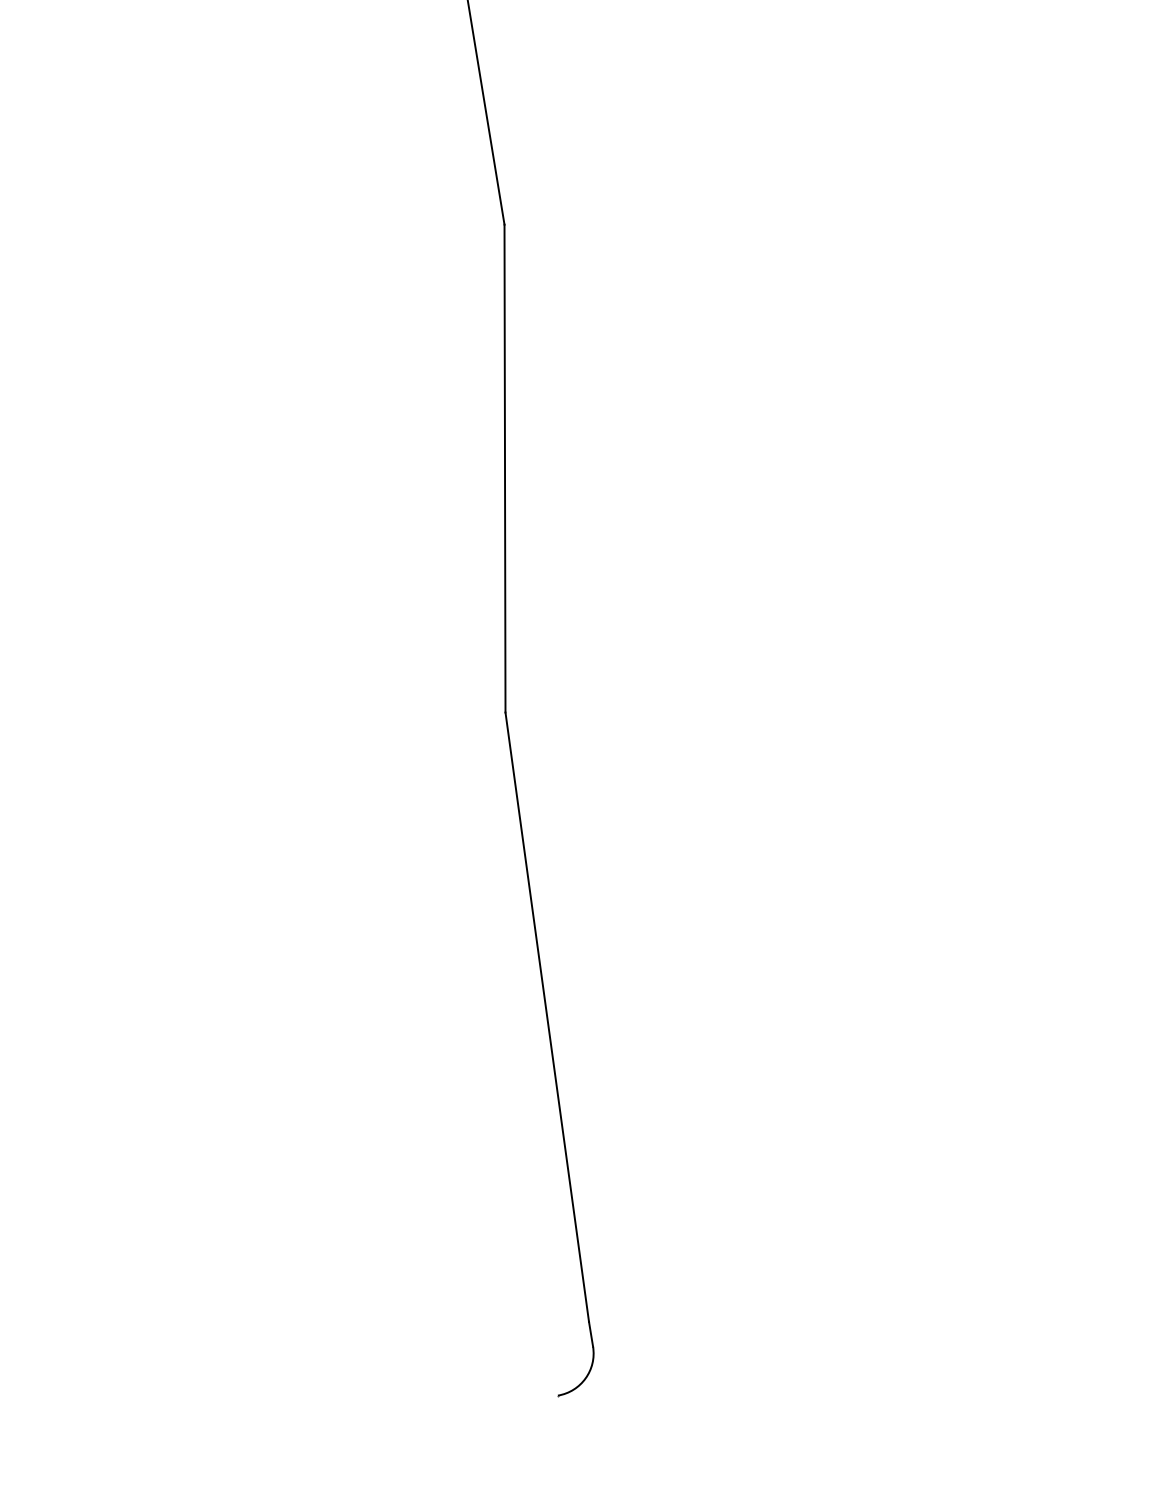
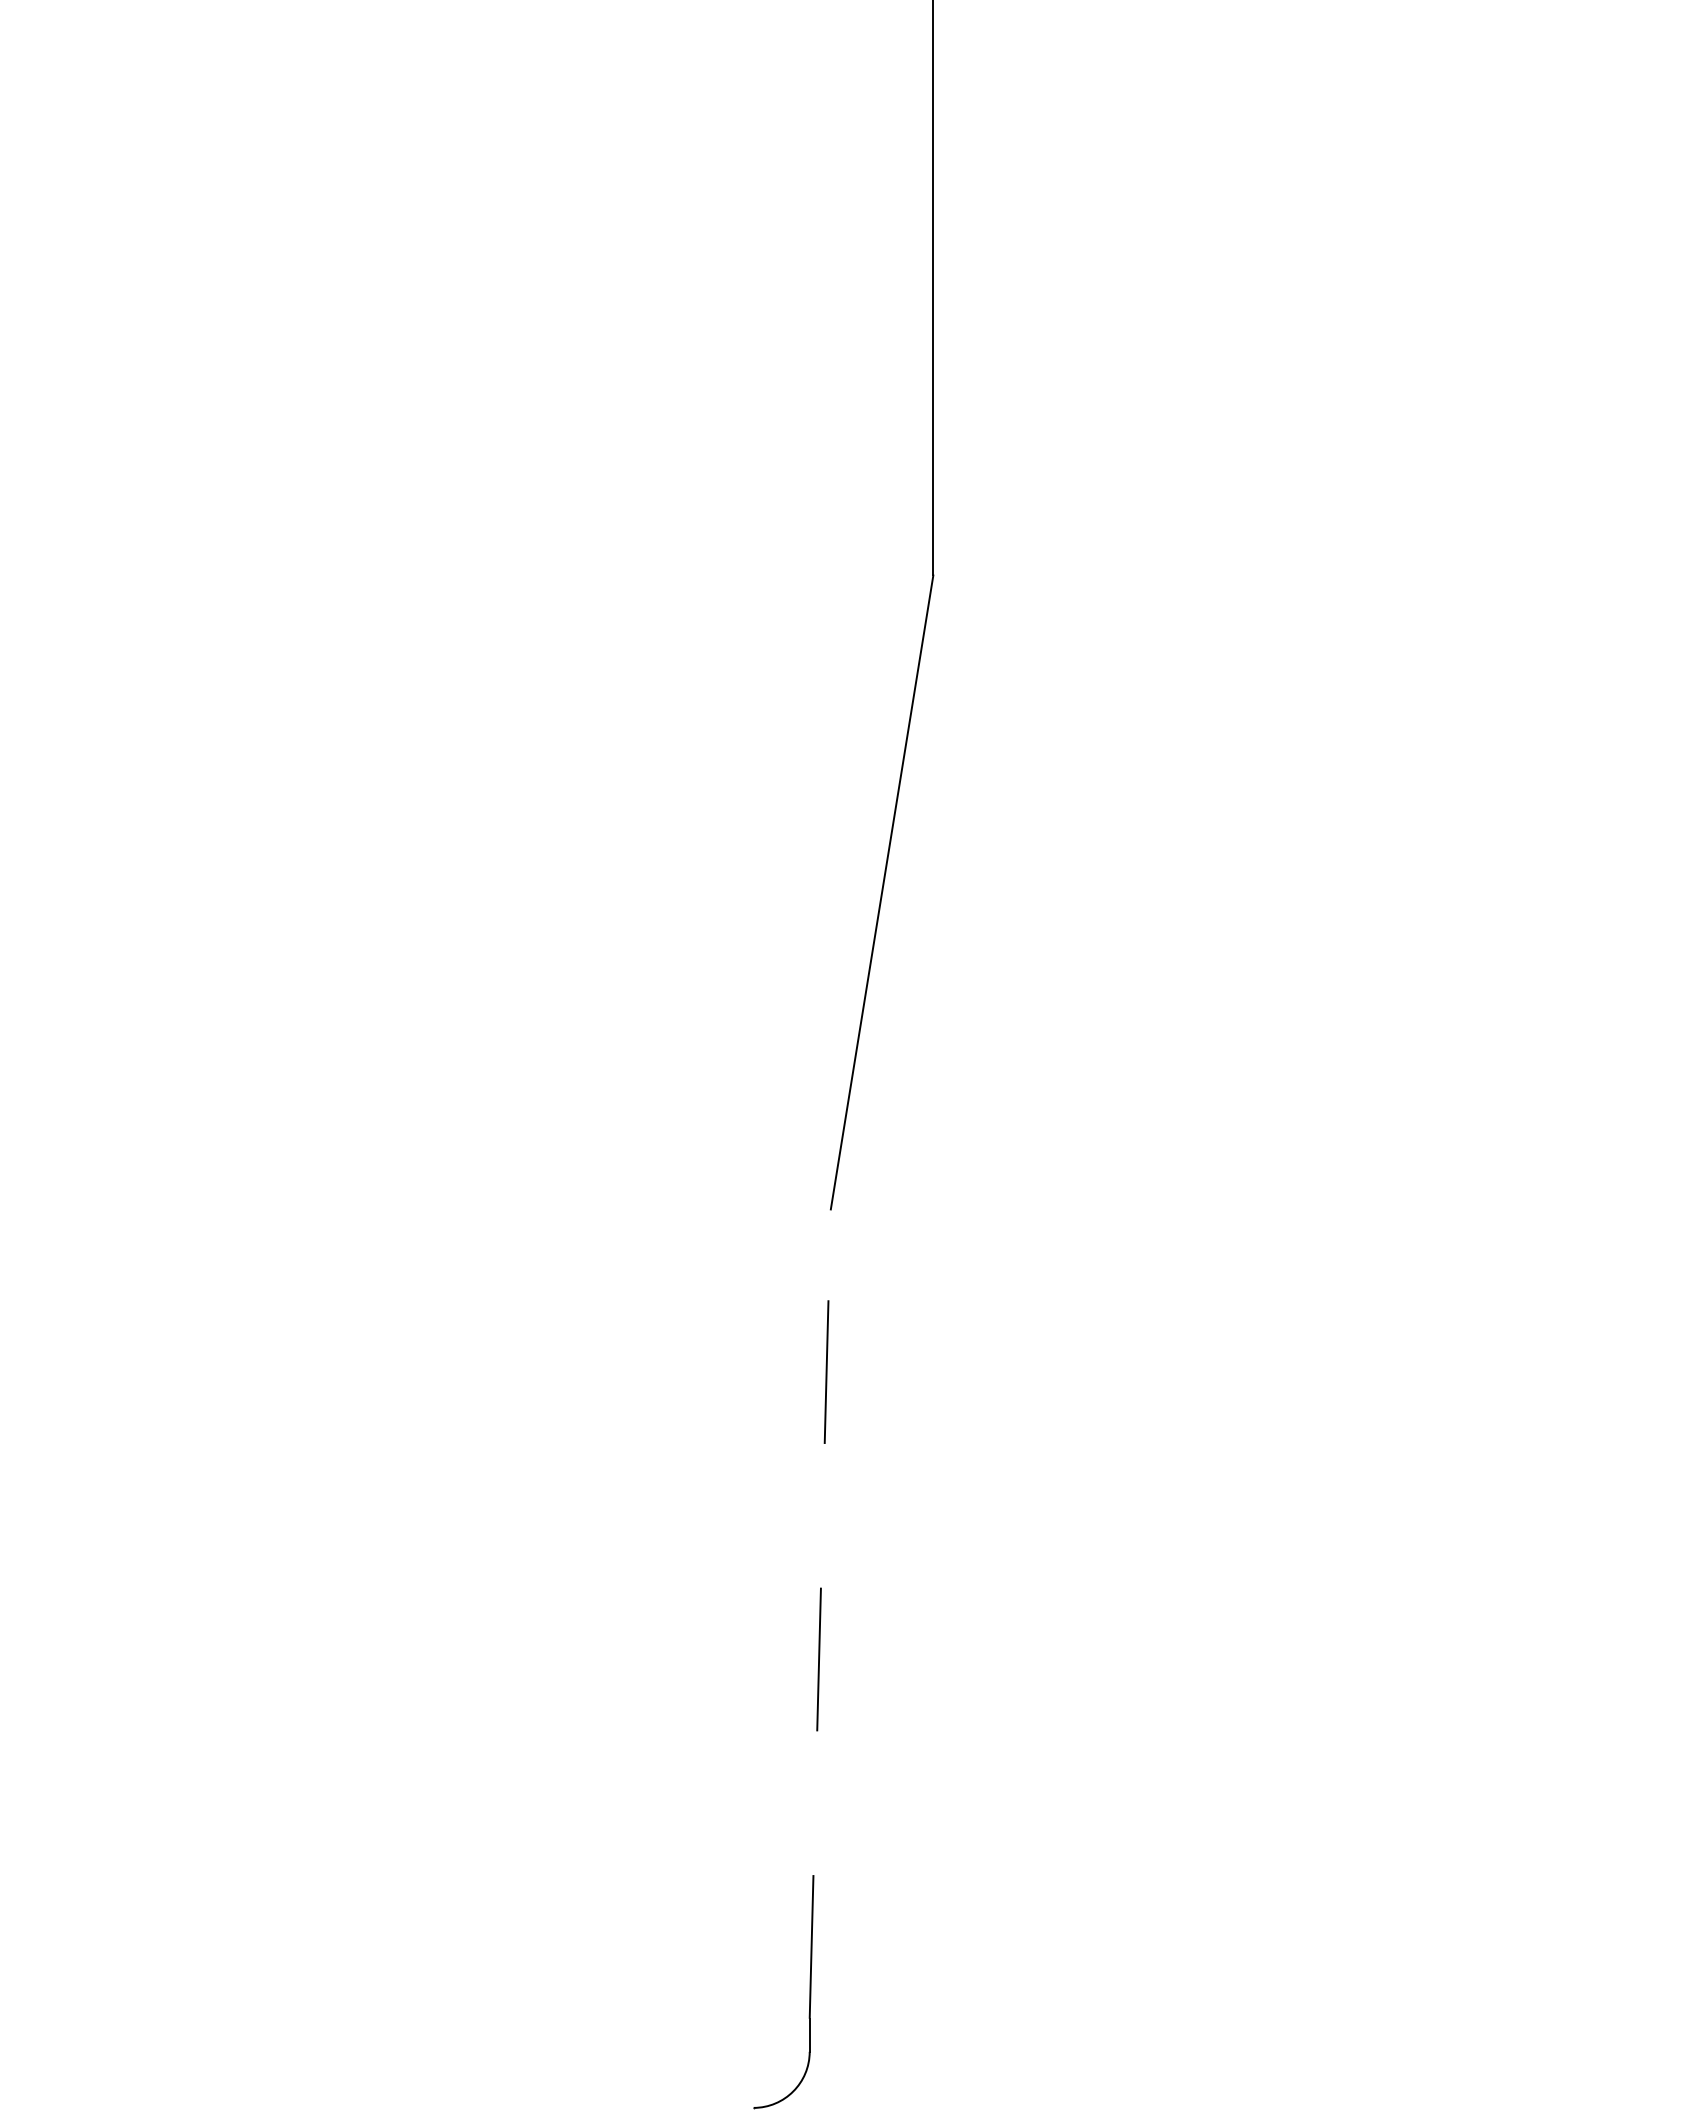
line: (547, 1017) -> (820, 1614), solid -> dashed

